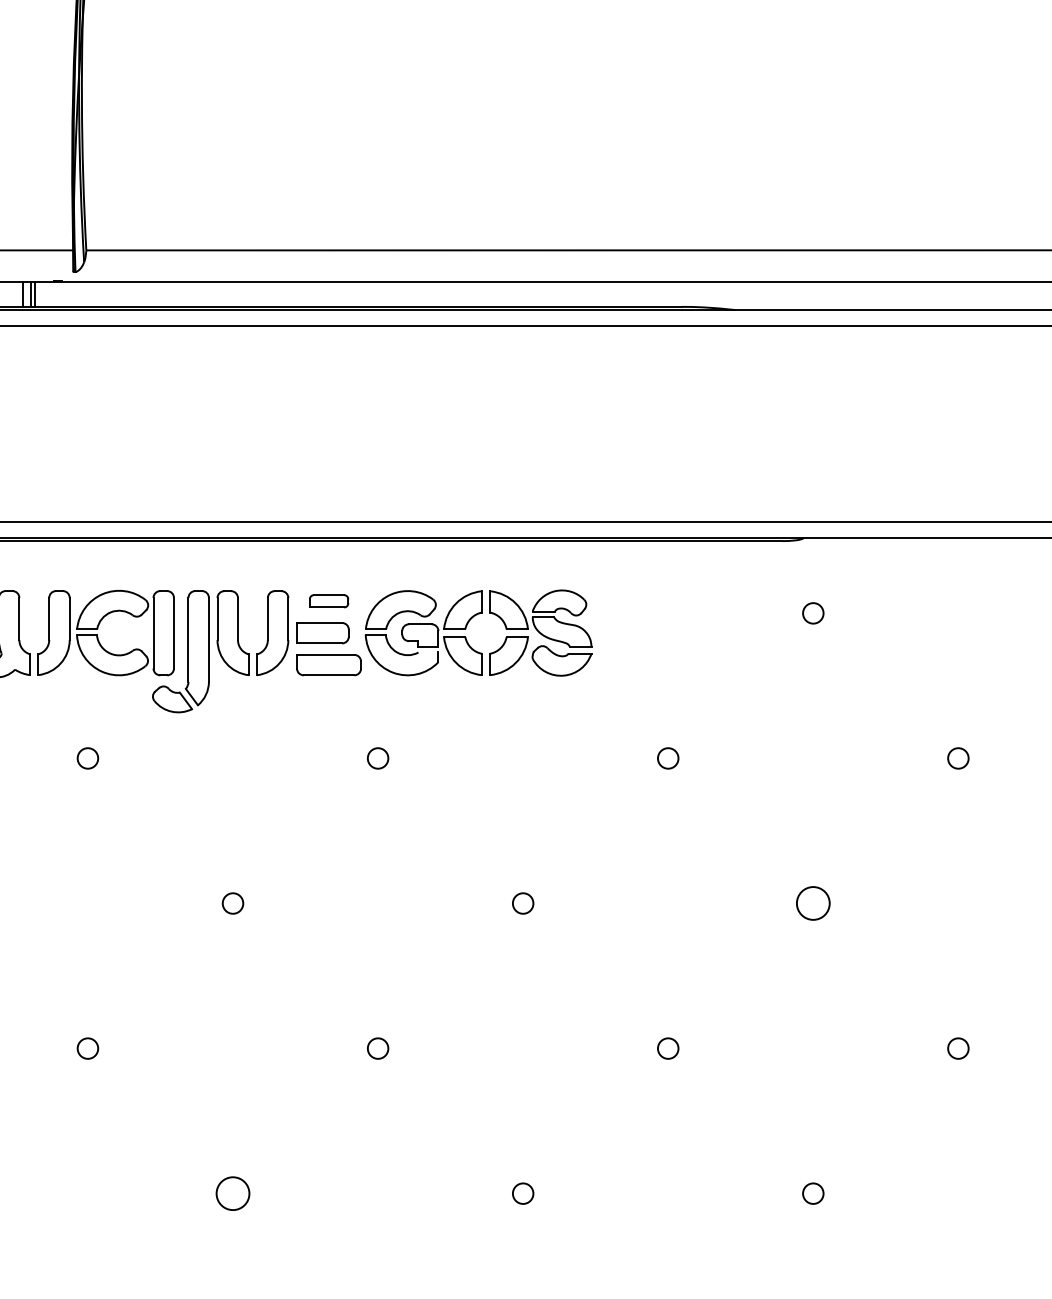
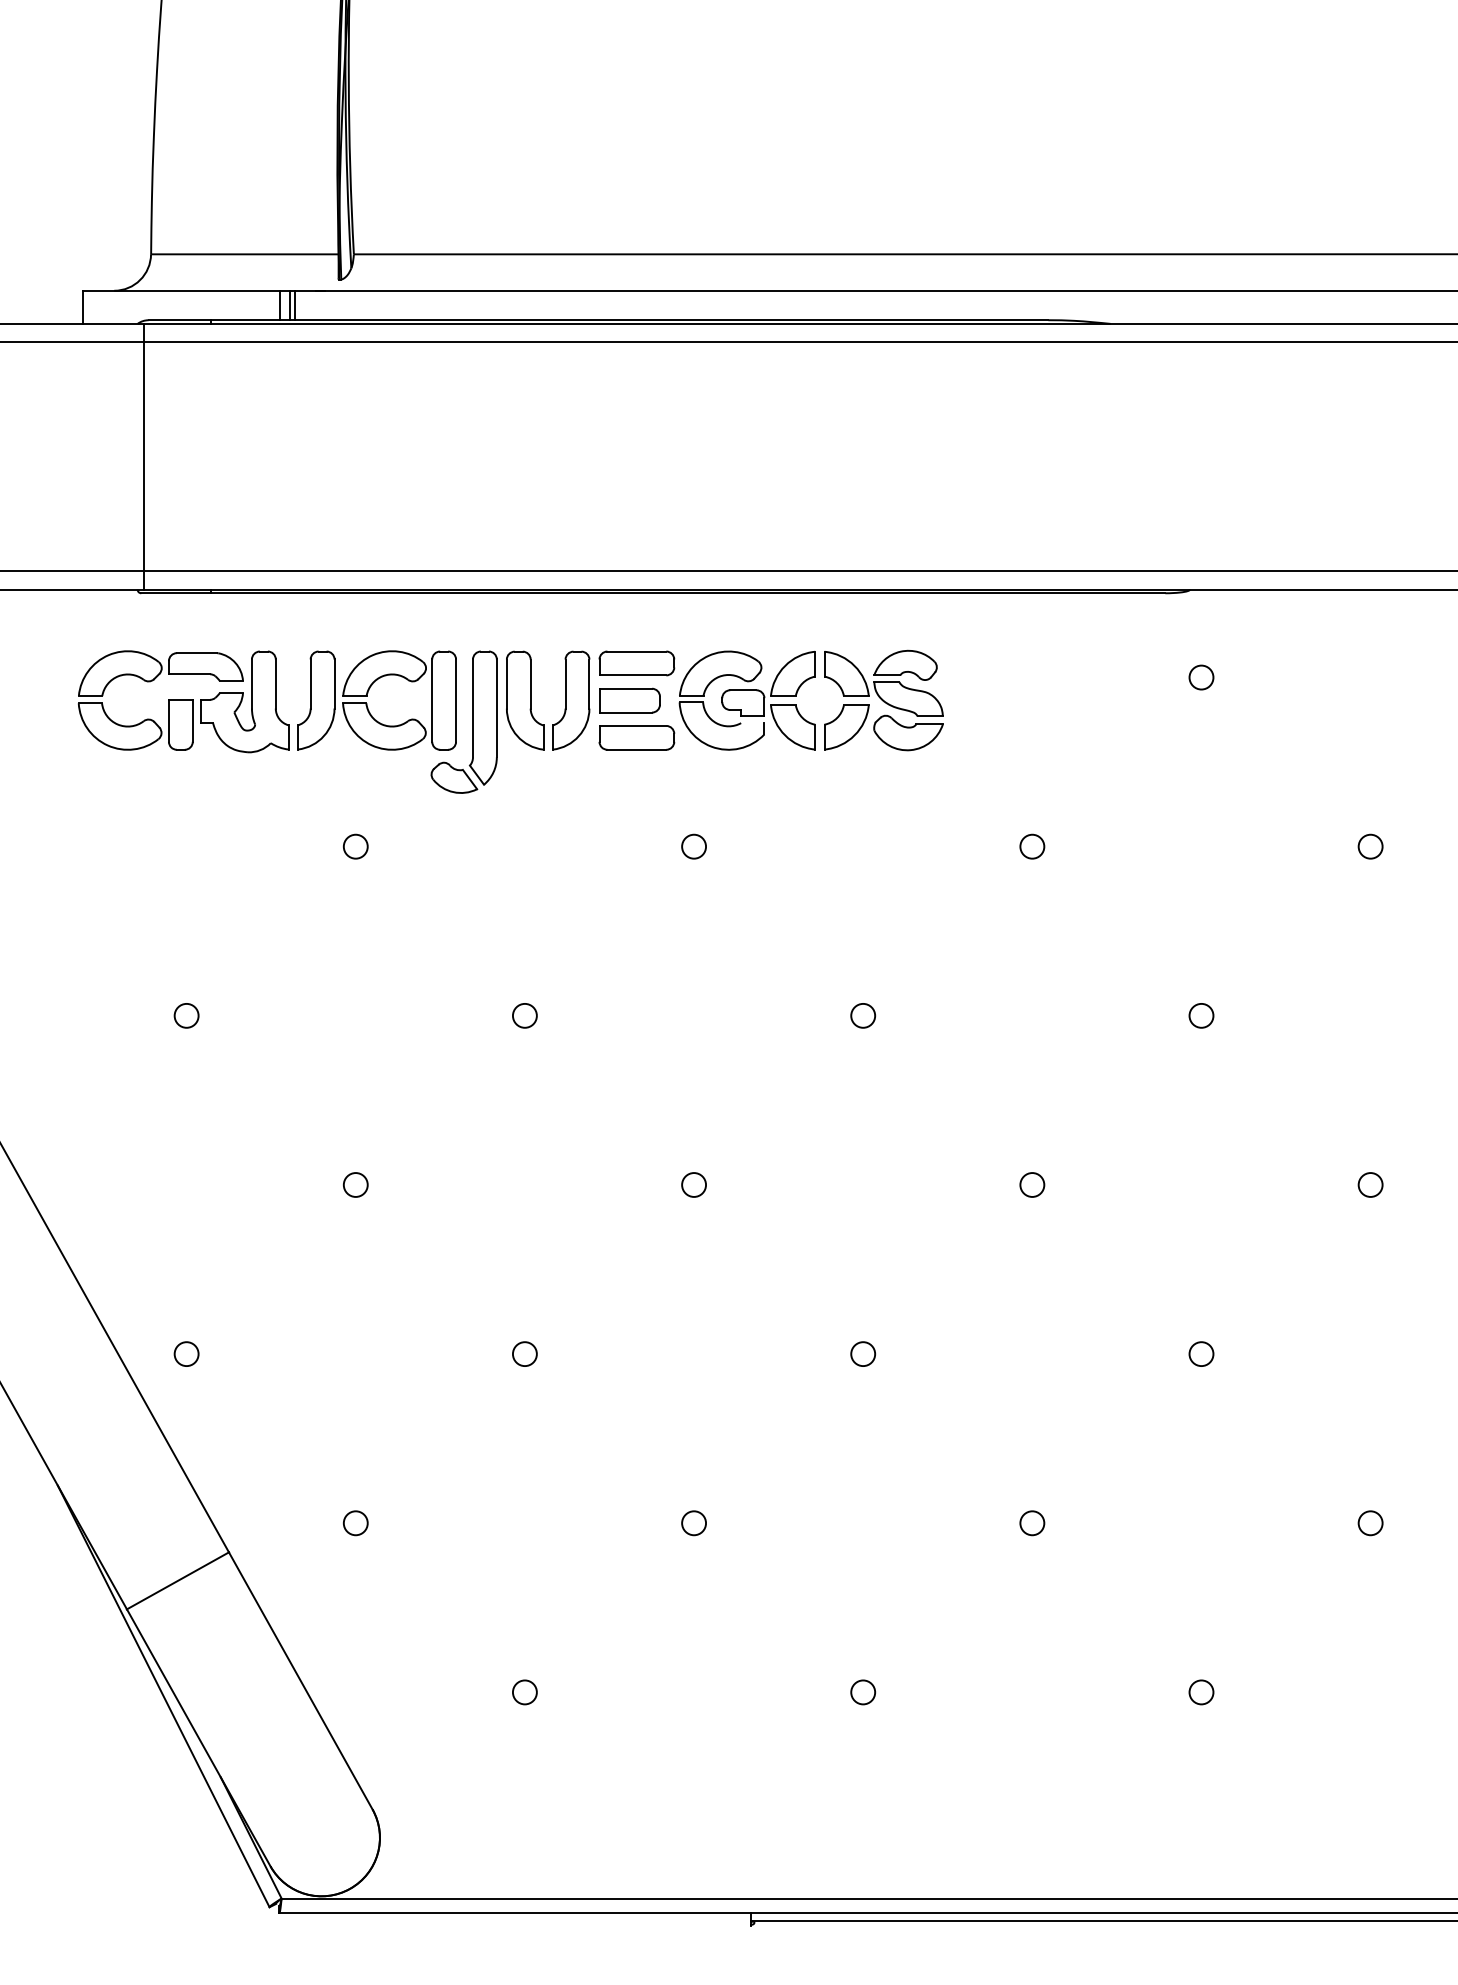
part: (328, 601) -> (636, 663), size x1.67
circle: (813, 903) -> (1201, 1015), size x0.62
circle: (232, 1193) -> (524, 1354), size x0.62

